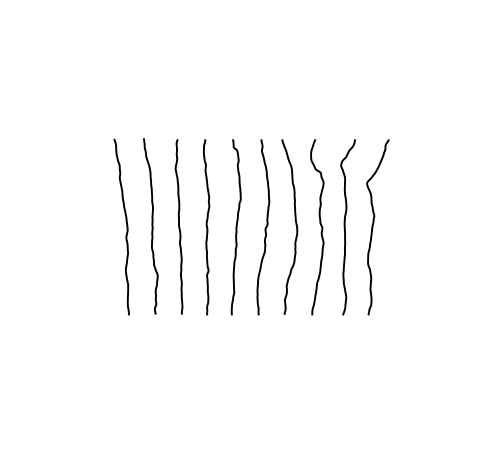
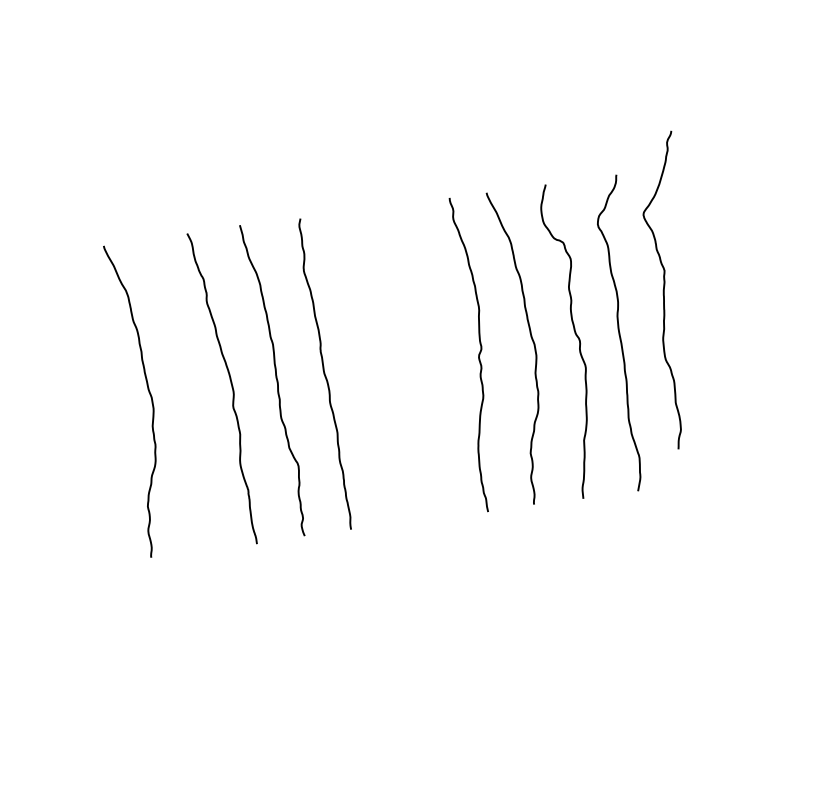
curve: (80, 225) -> (148, 396), added
curve: (206, 227) -> (373, 368), removed
curve: (235, 227) -> (425, 361), removed
curve: (373, 227) -> (665, 291), moved

